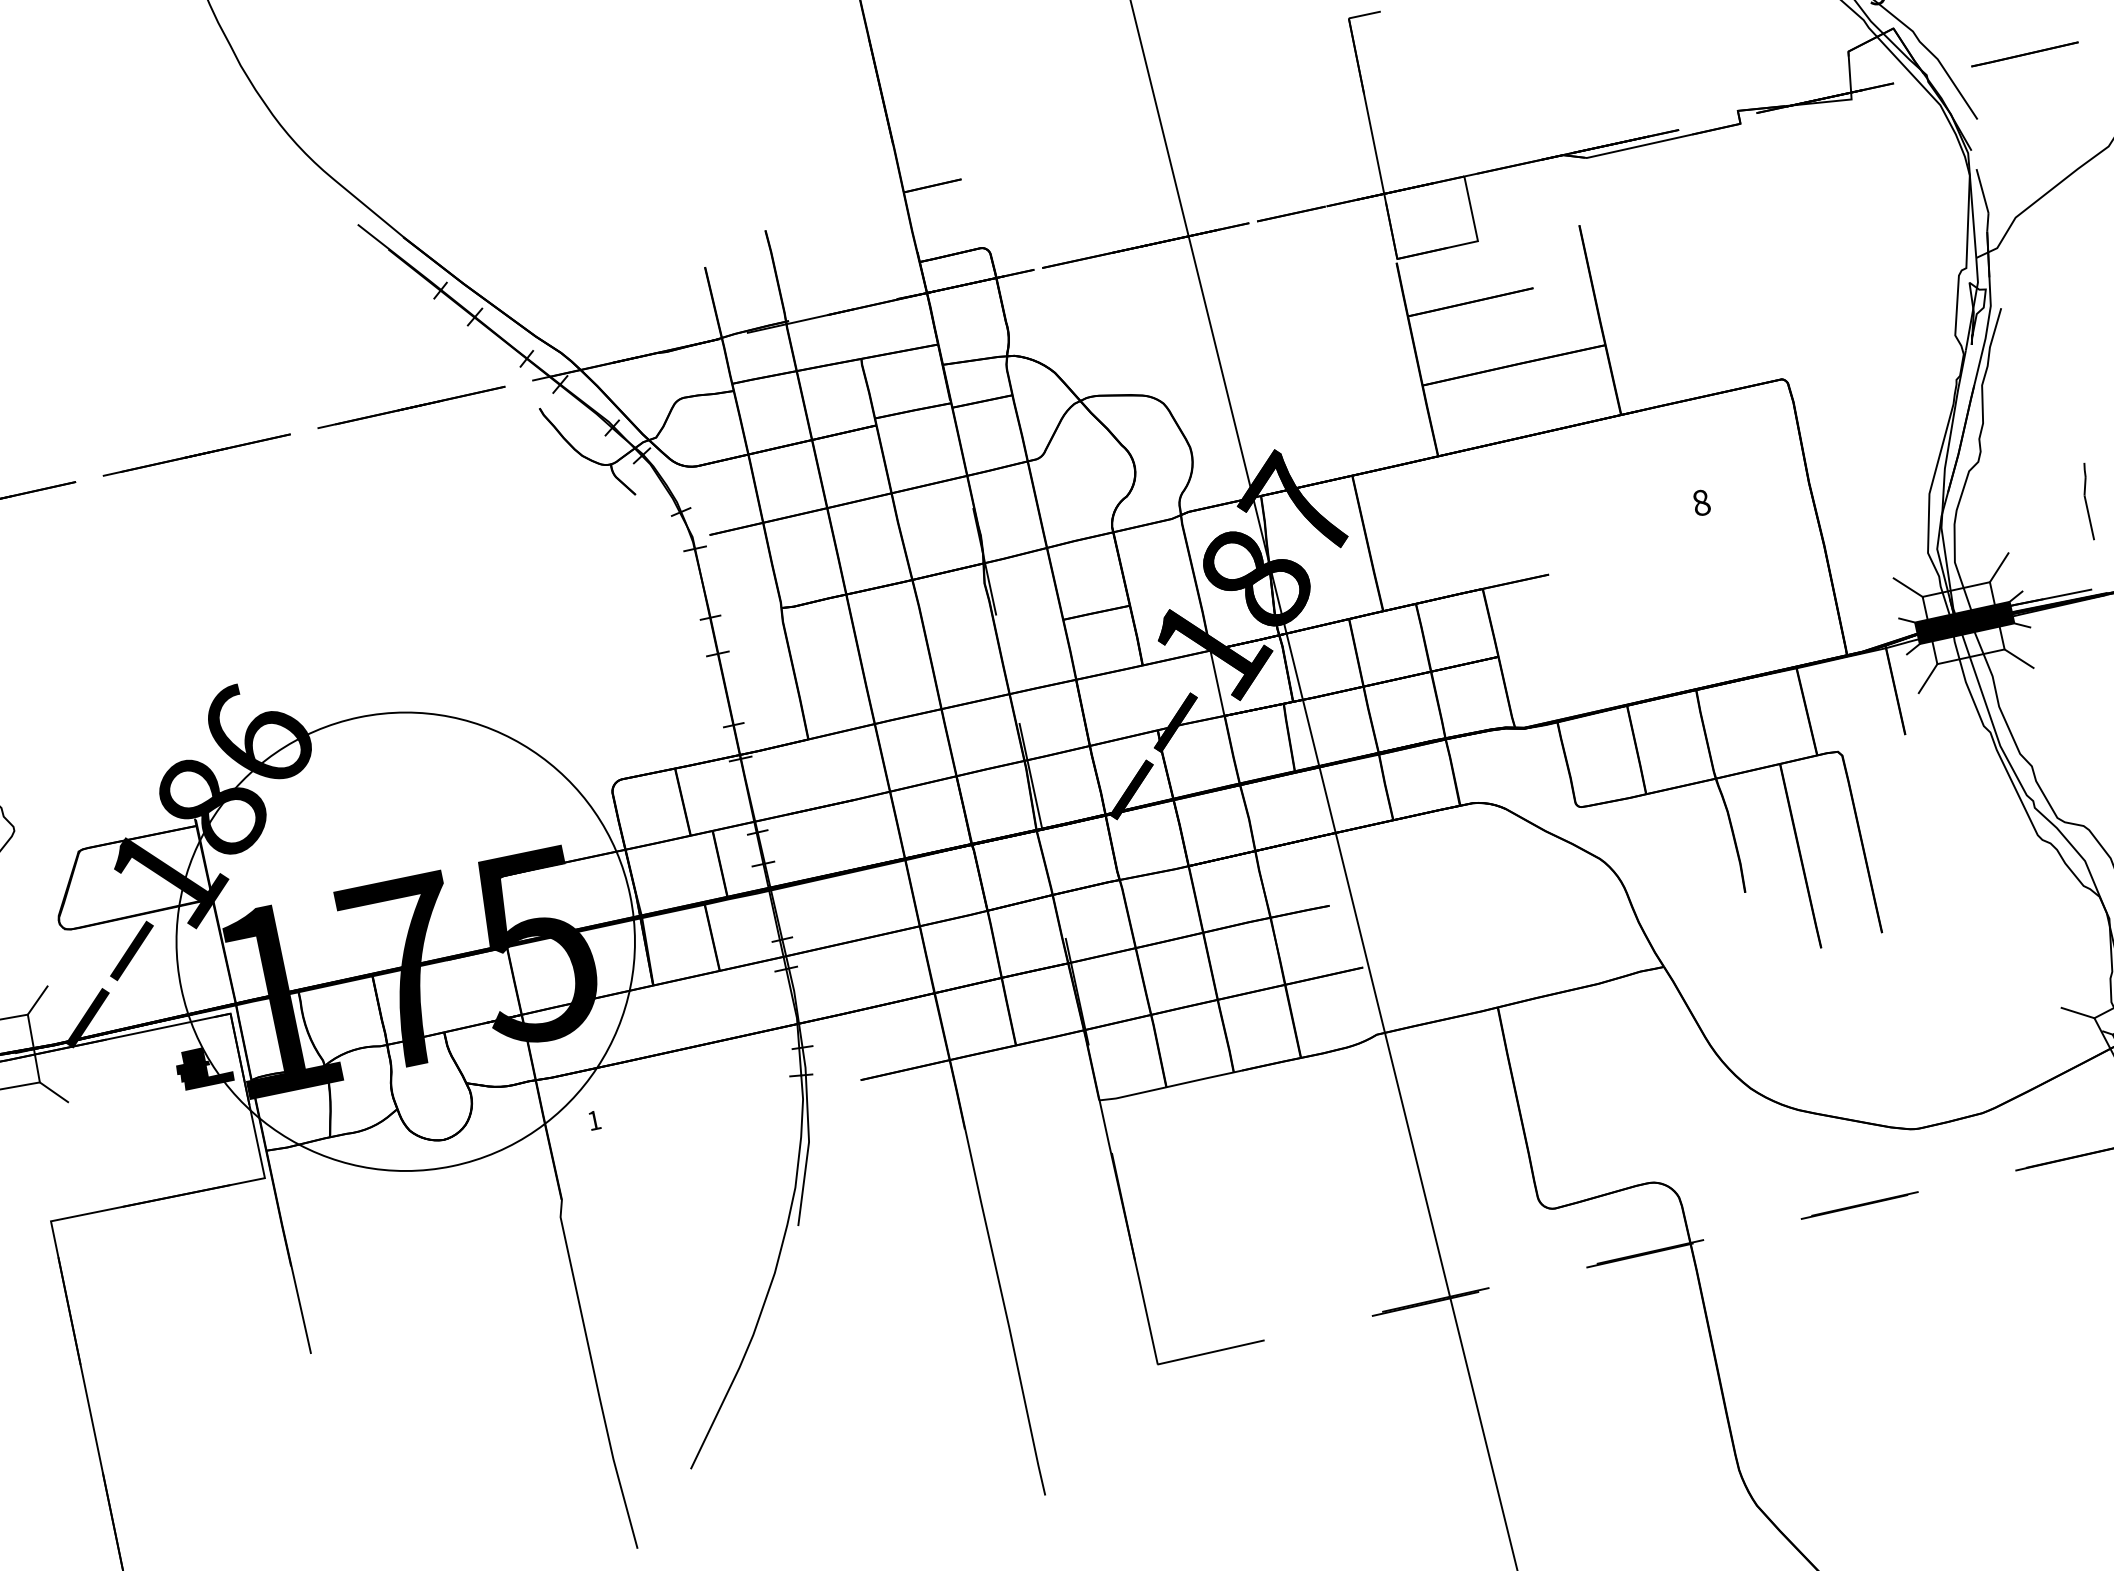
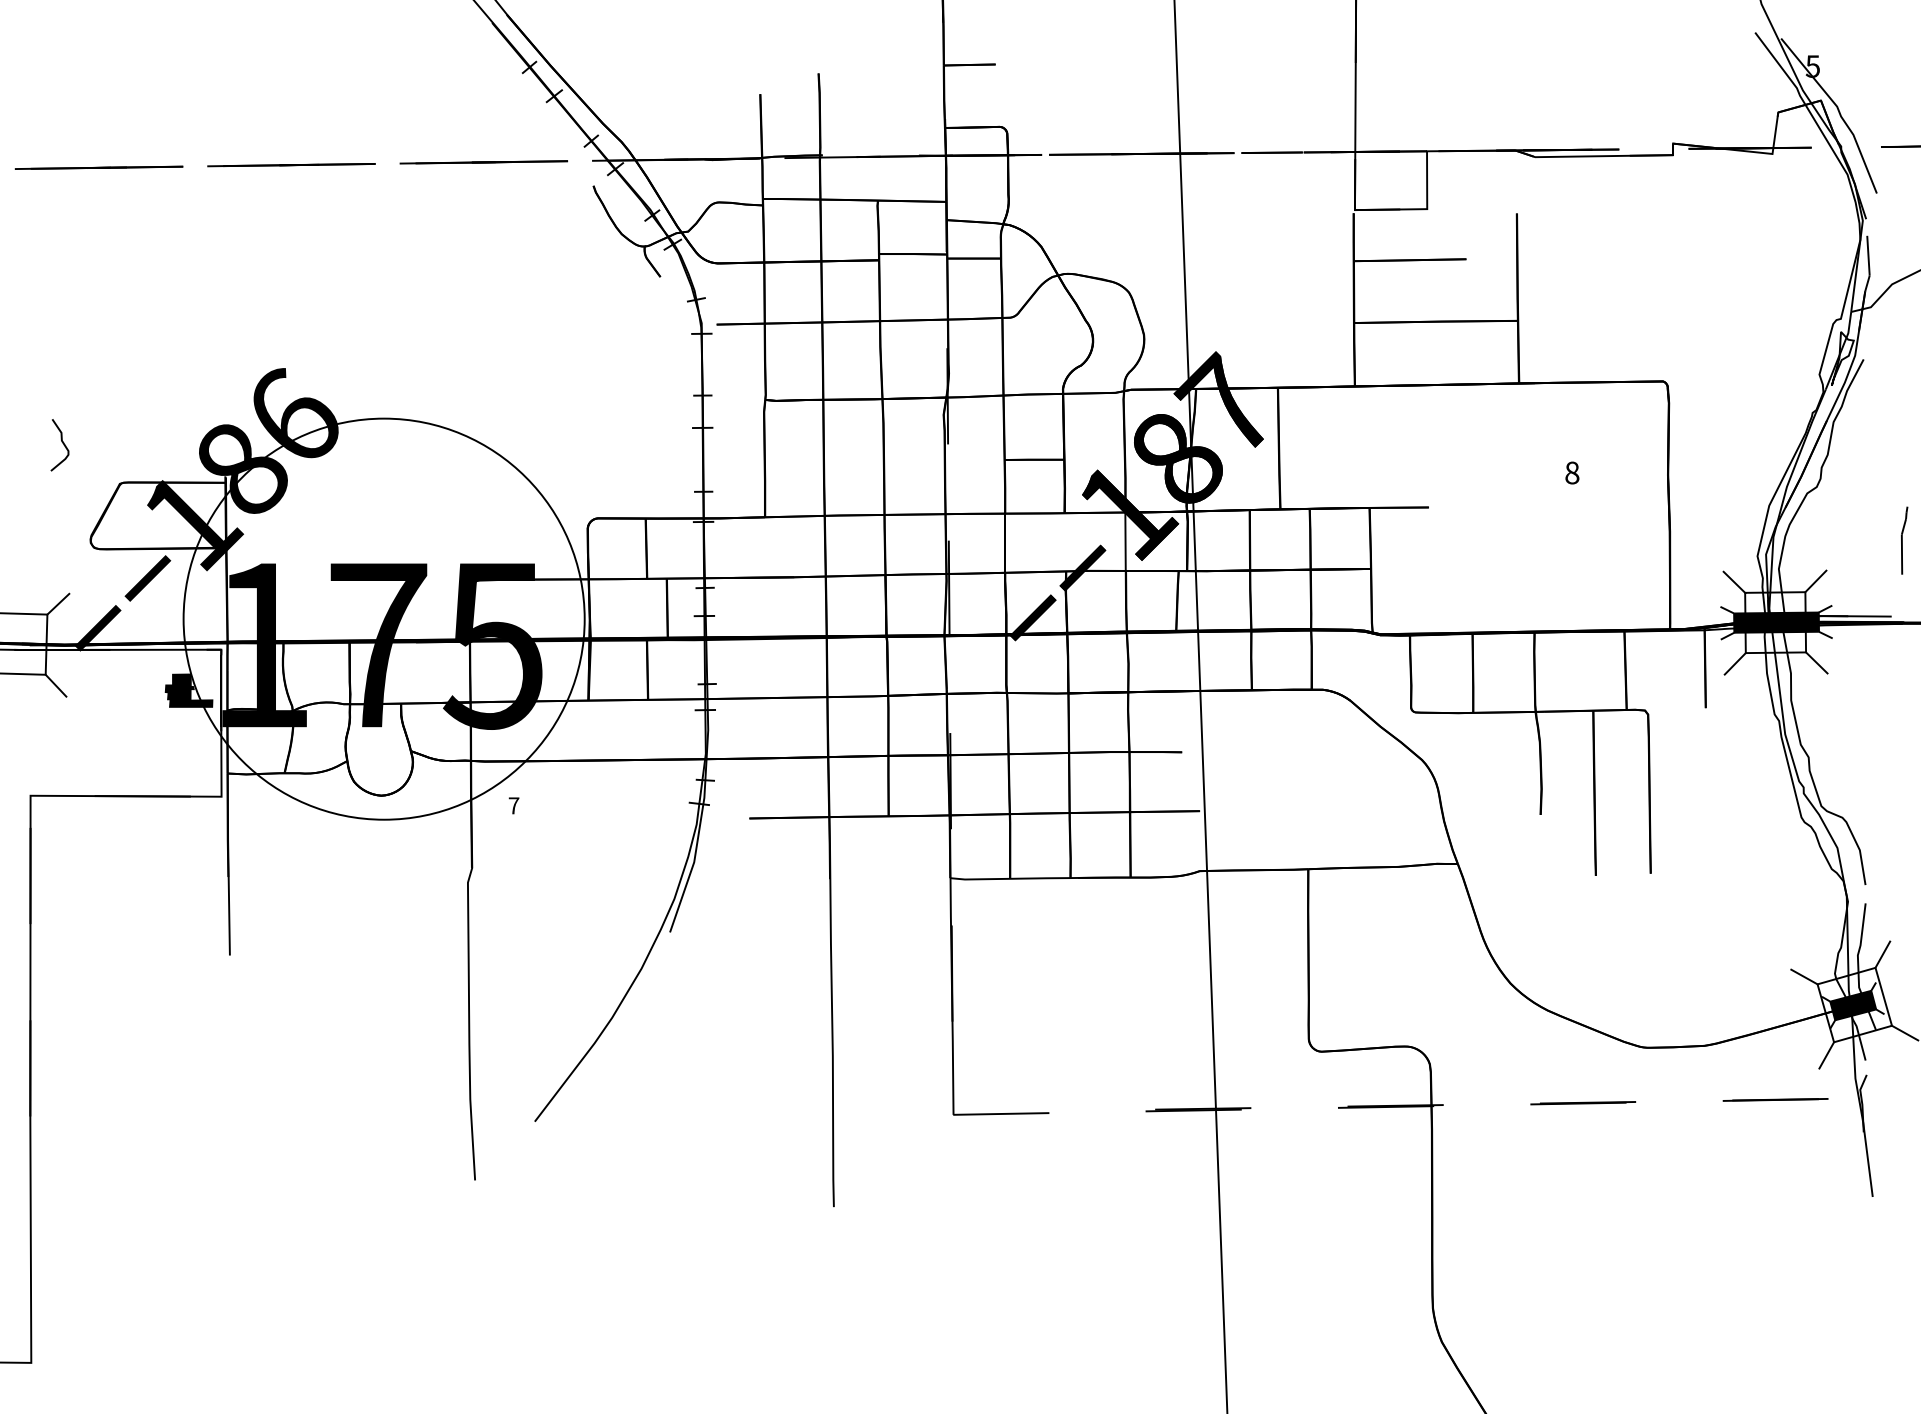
text: (593, 1120) -> (513, 805), 1 -> 7

